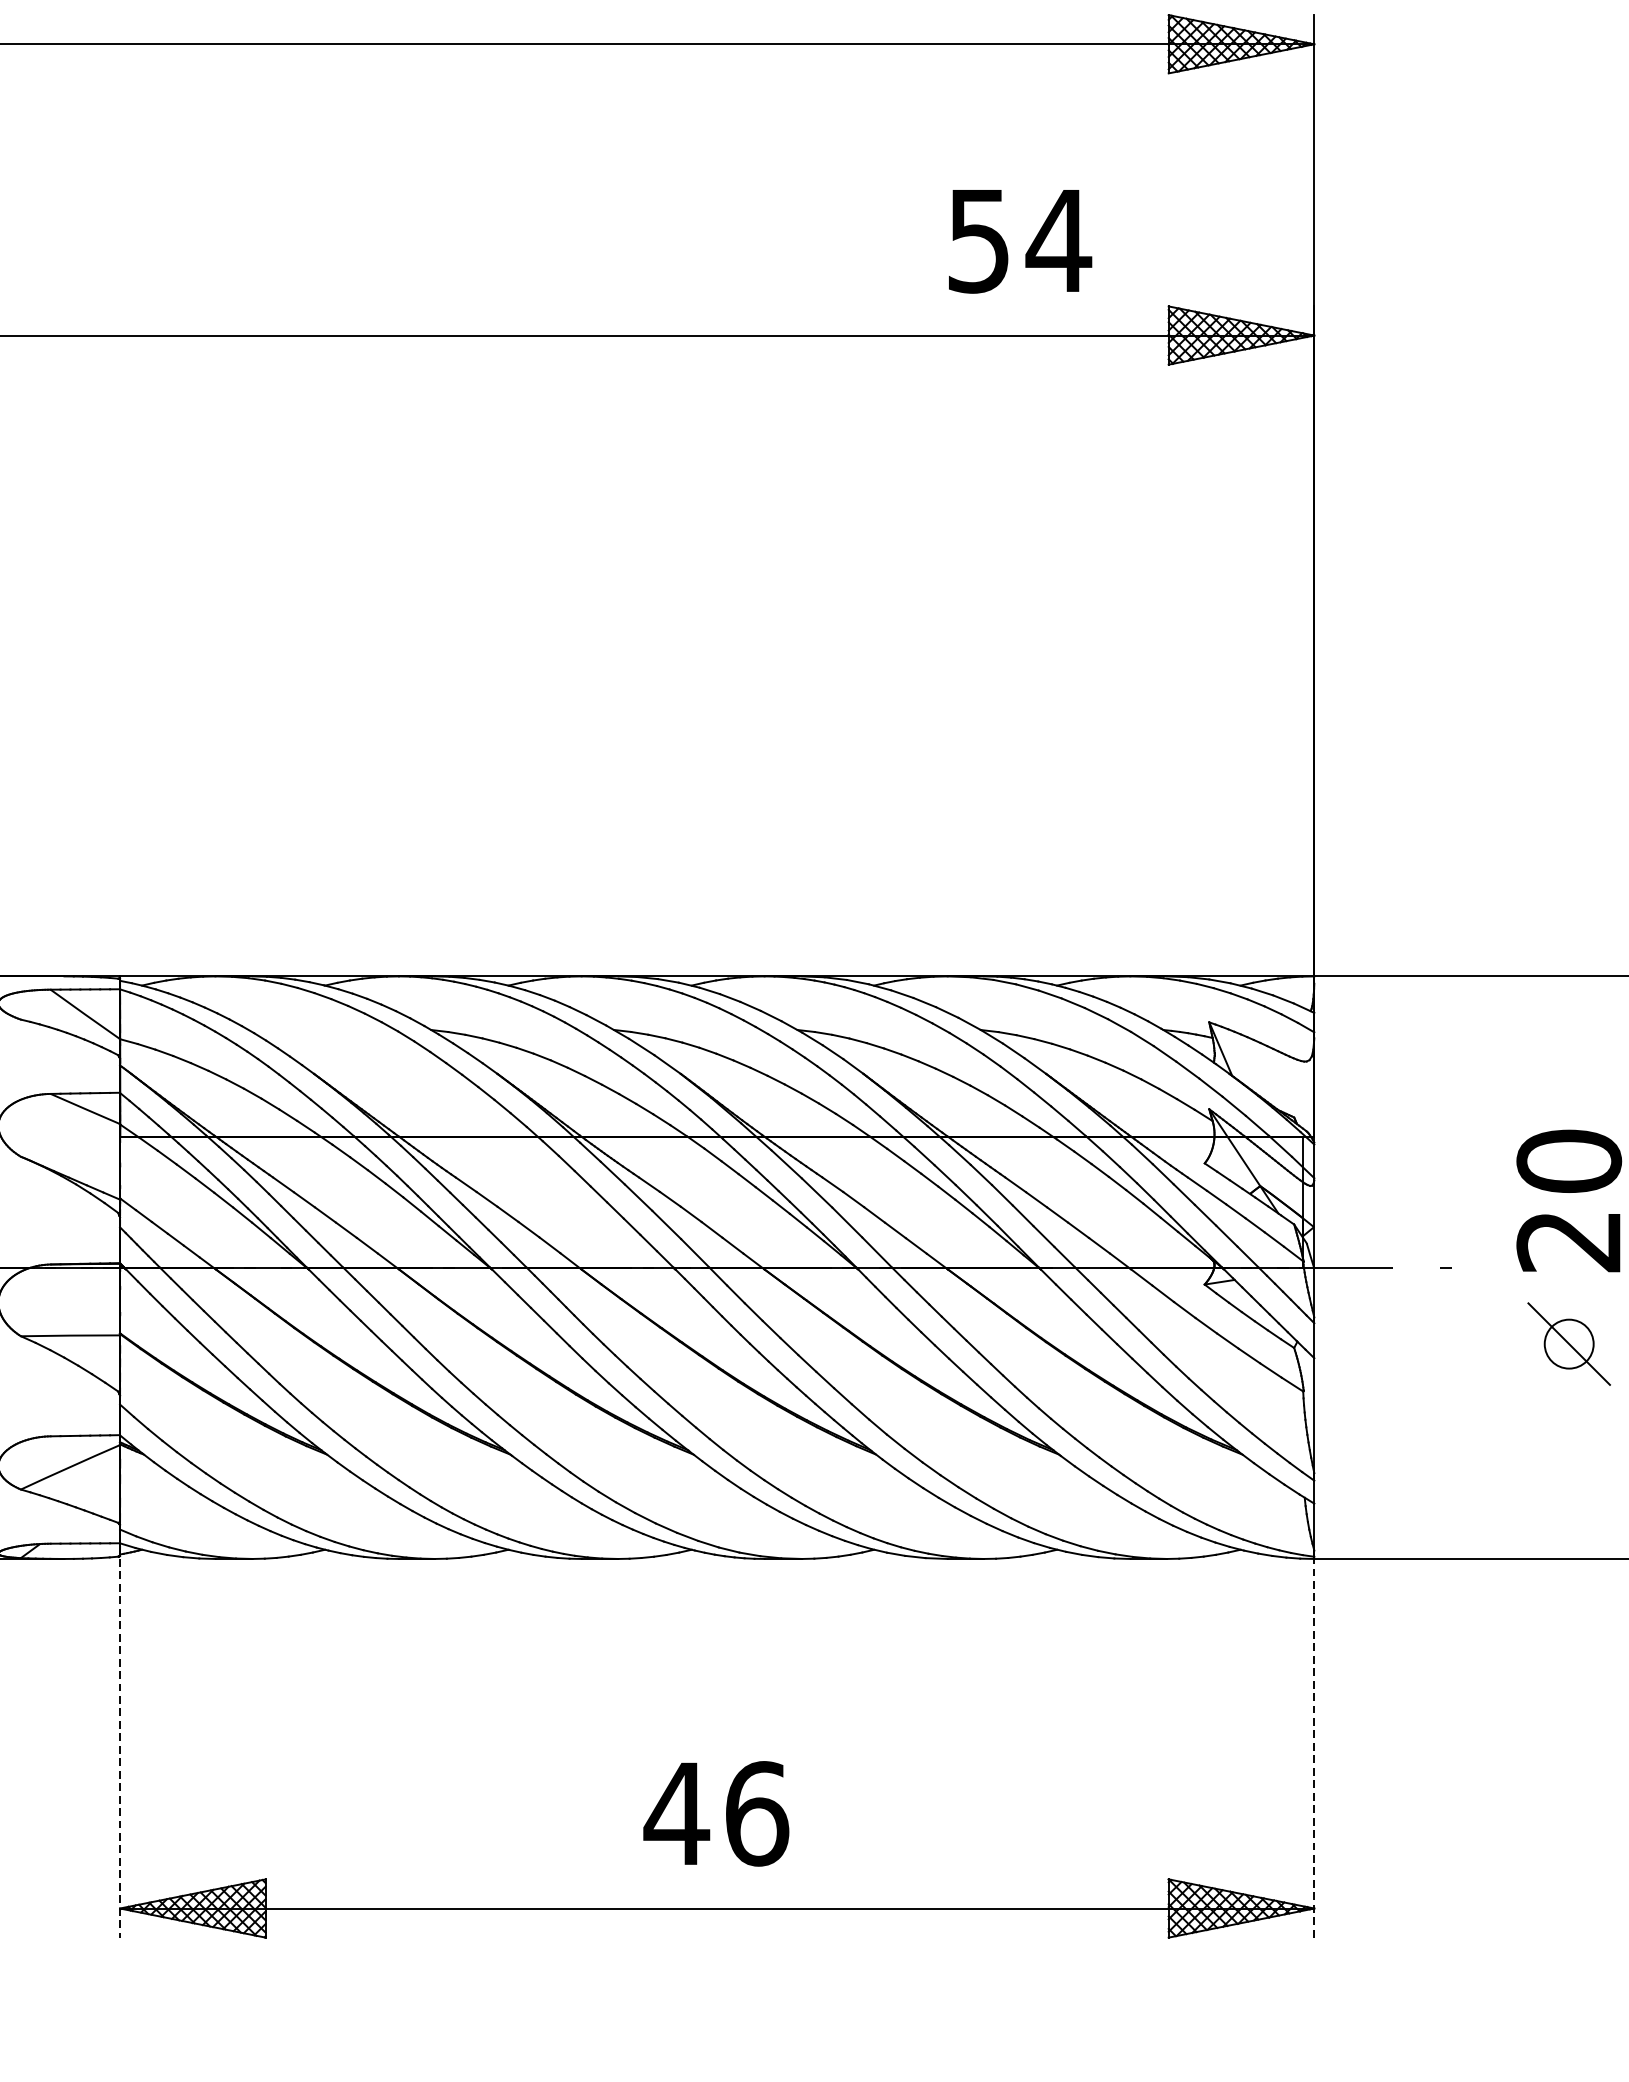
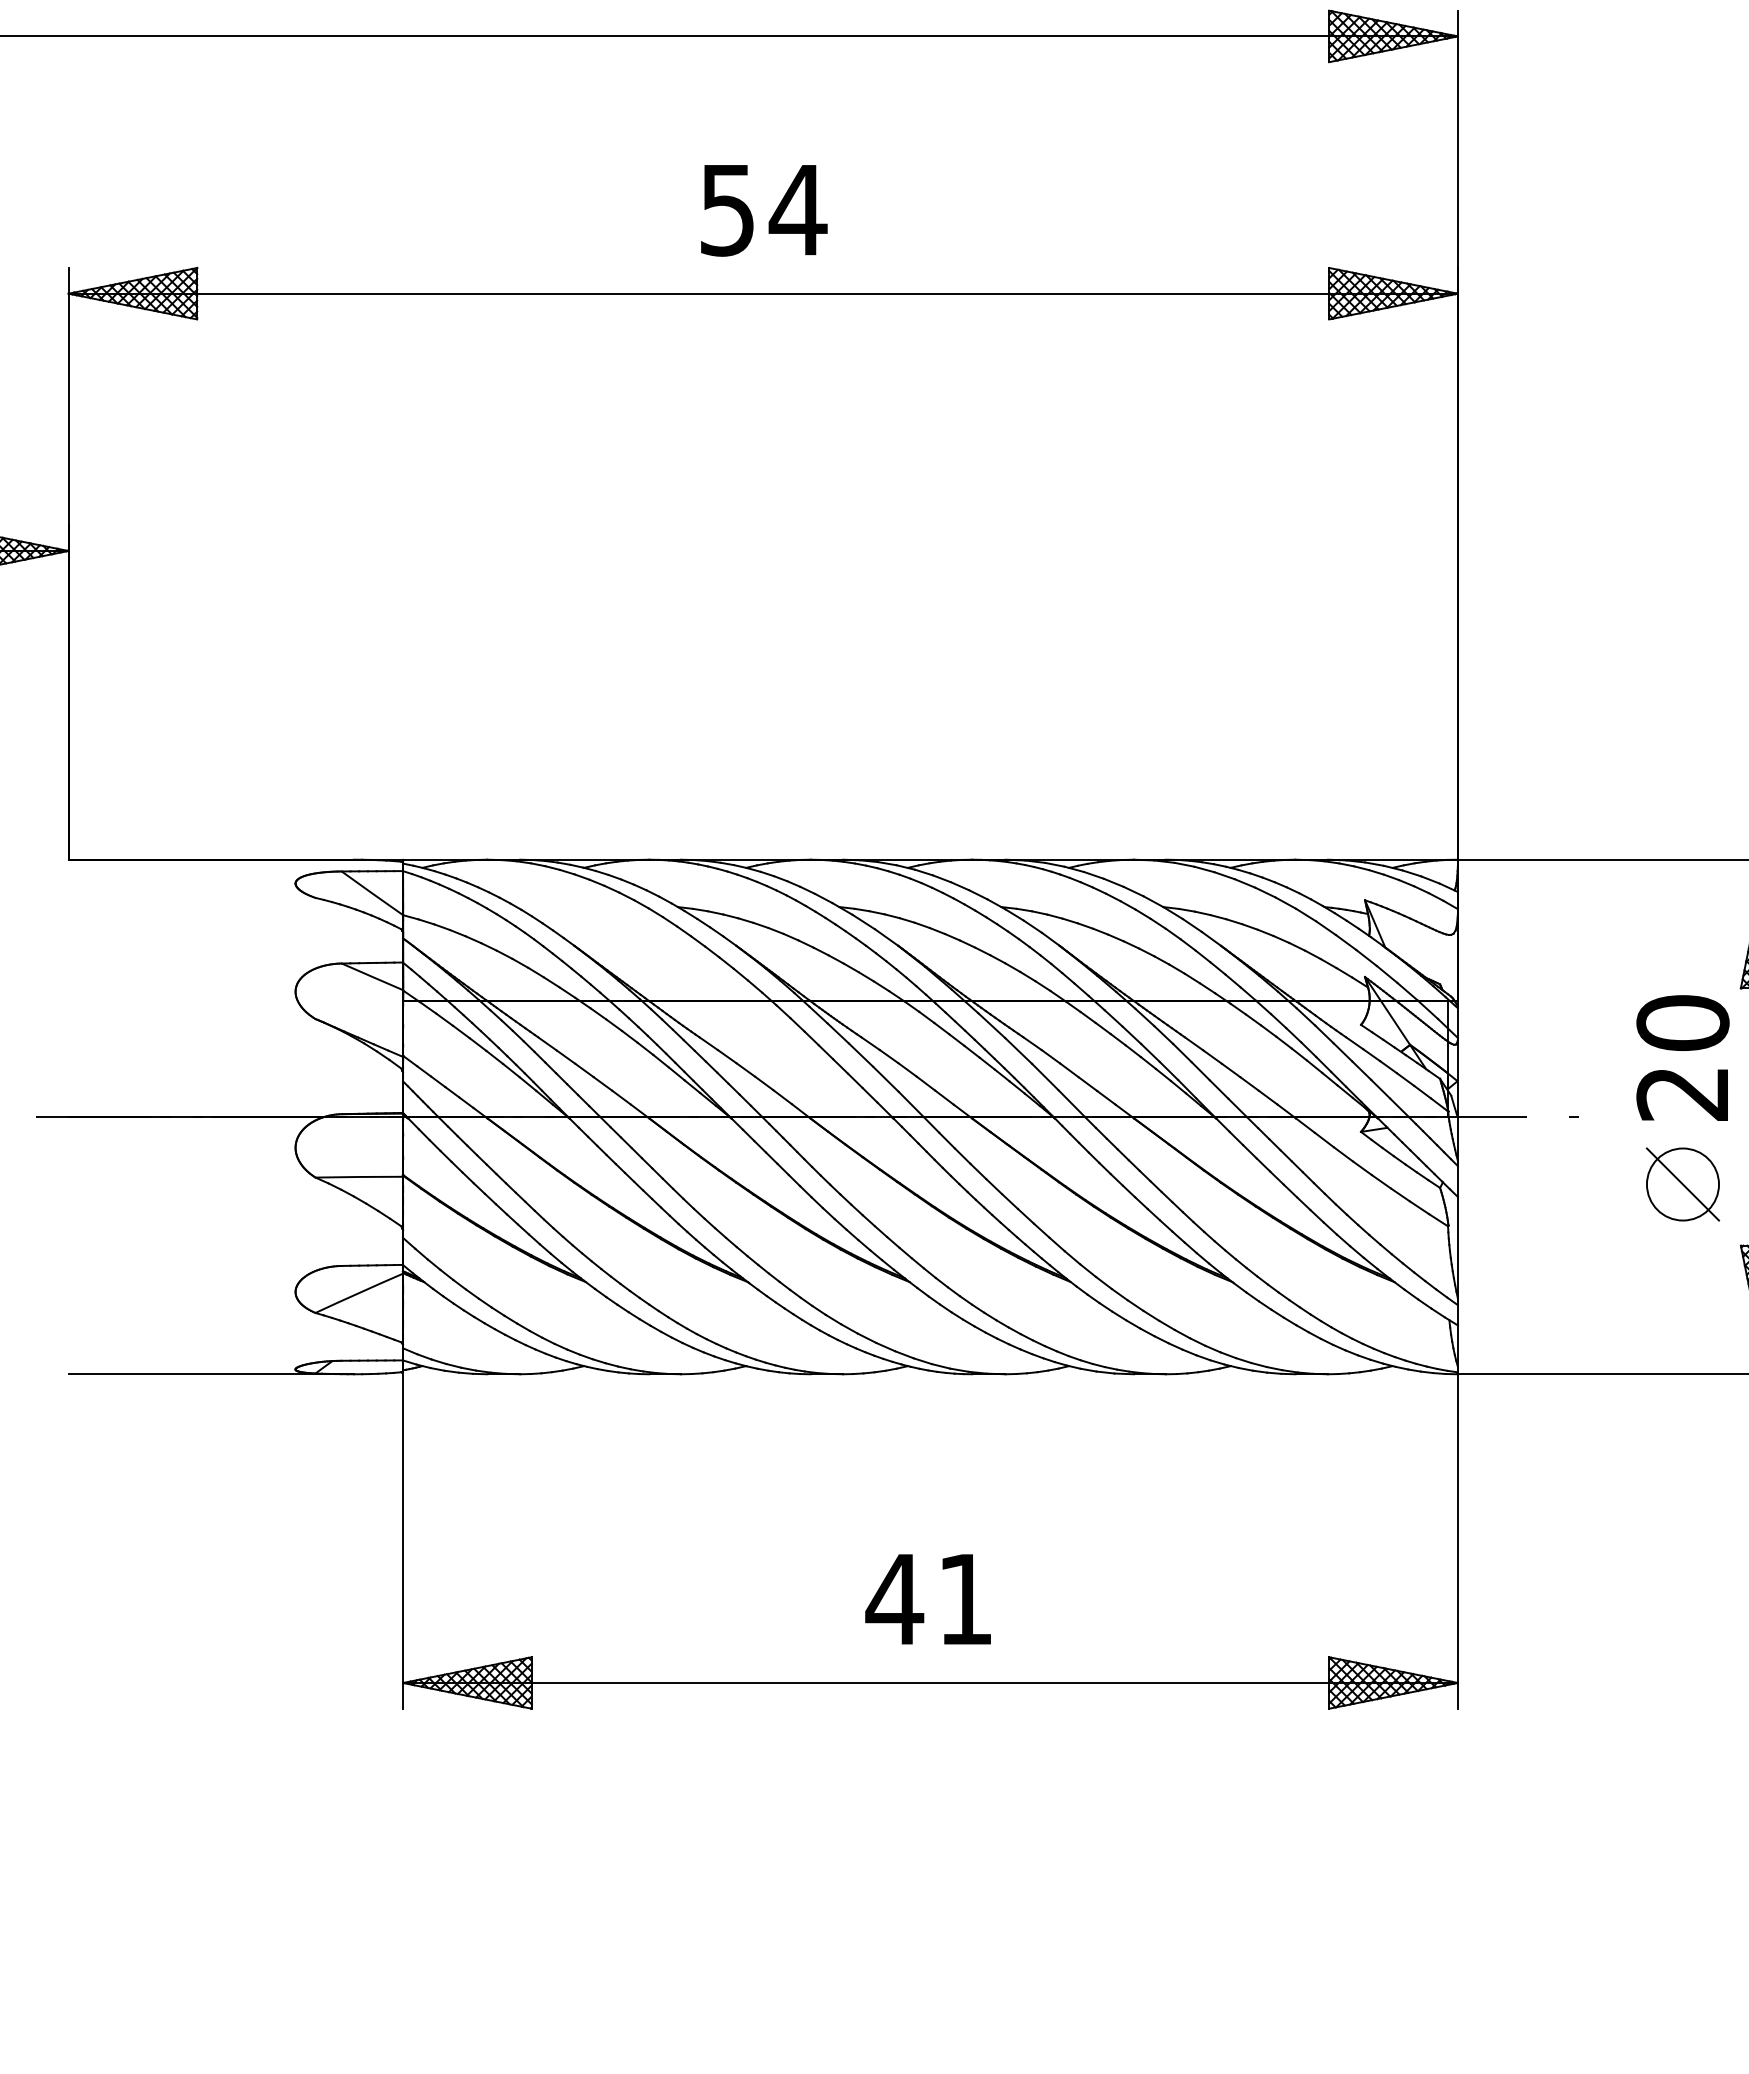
text: (1020, 241) -> (764, 210), moved
circle: (1568, 1344) -> (1682, 1184), size x1.67
line: (1313, 1748) -> (1457, 1541), dashed -> solid
line: (120, 1749) -> (403, 1542), dashed -> solid
text: (758, 1813) -> (966, 1599), 46 -> 41

